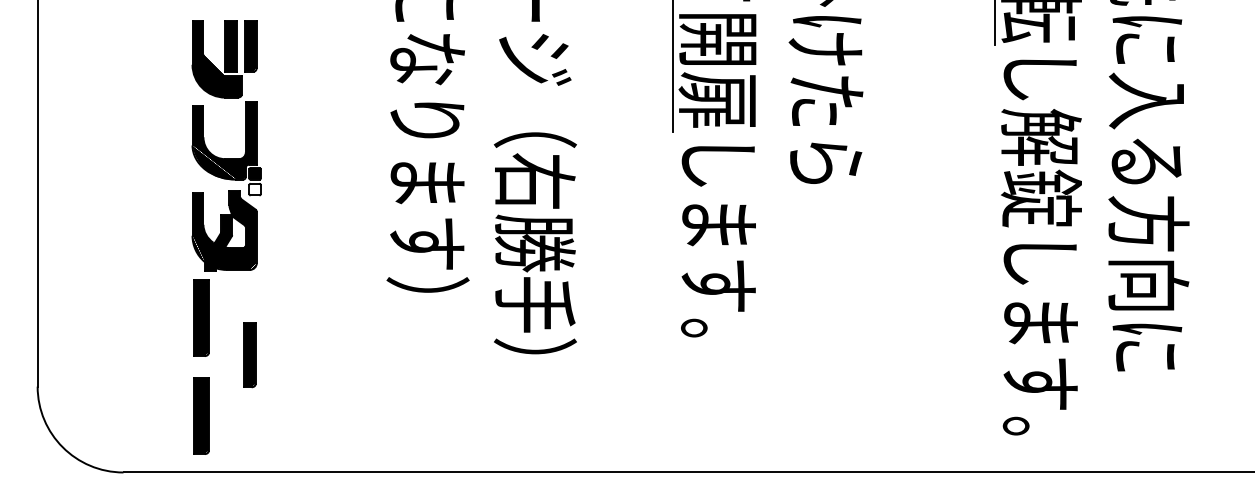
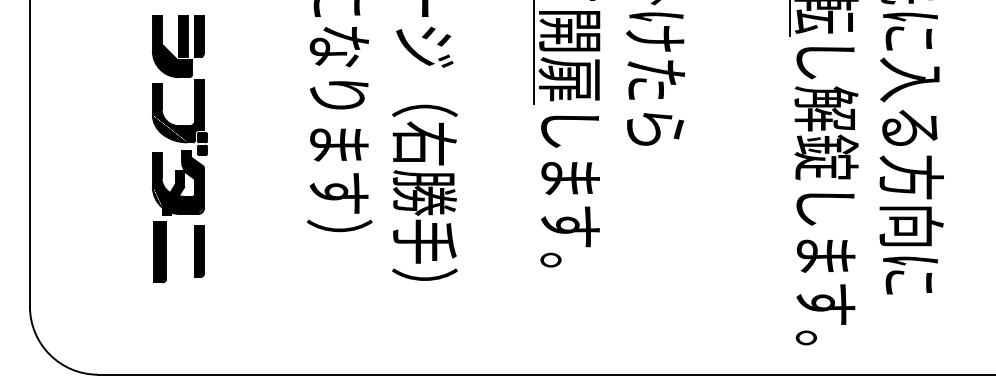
fill: (254, 189) -> (202, 150), added
part: (249, 355) -> (198, 251), moved
part: (201, 415) -> (159, 329), removed

